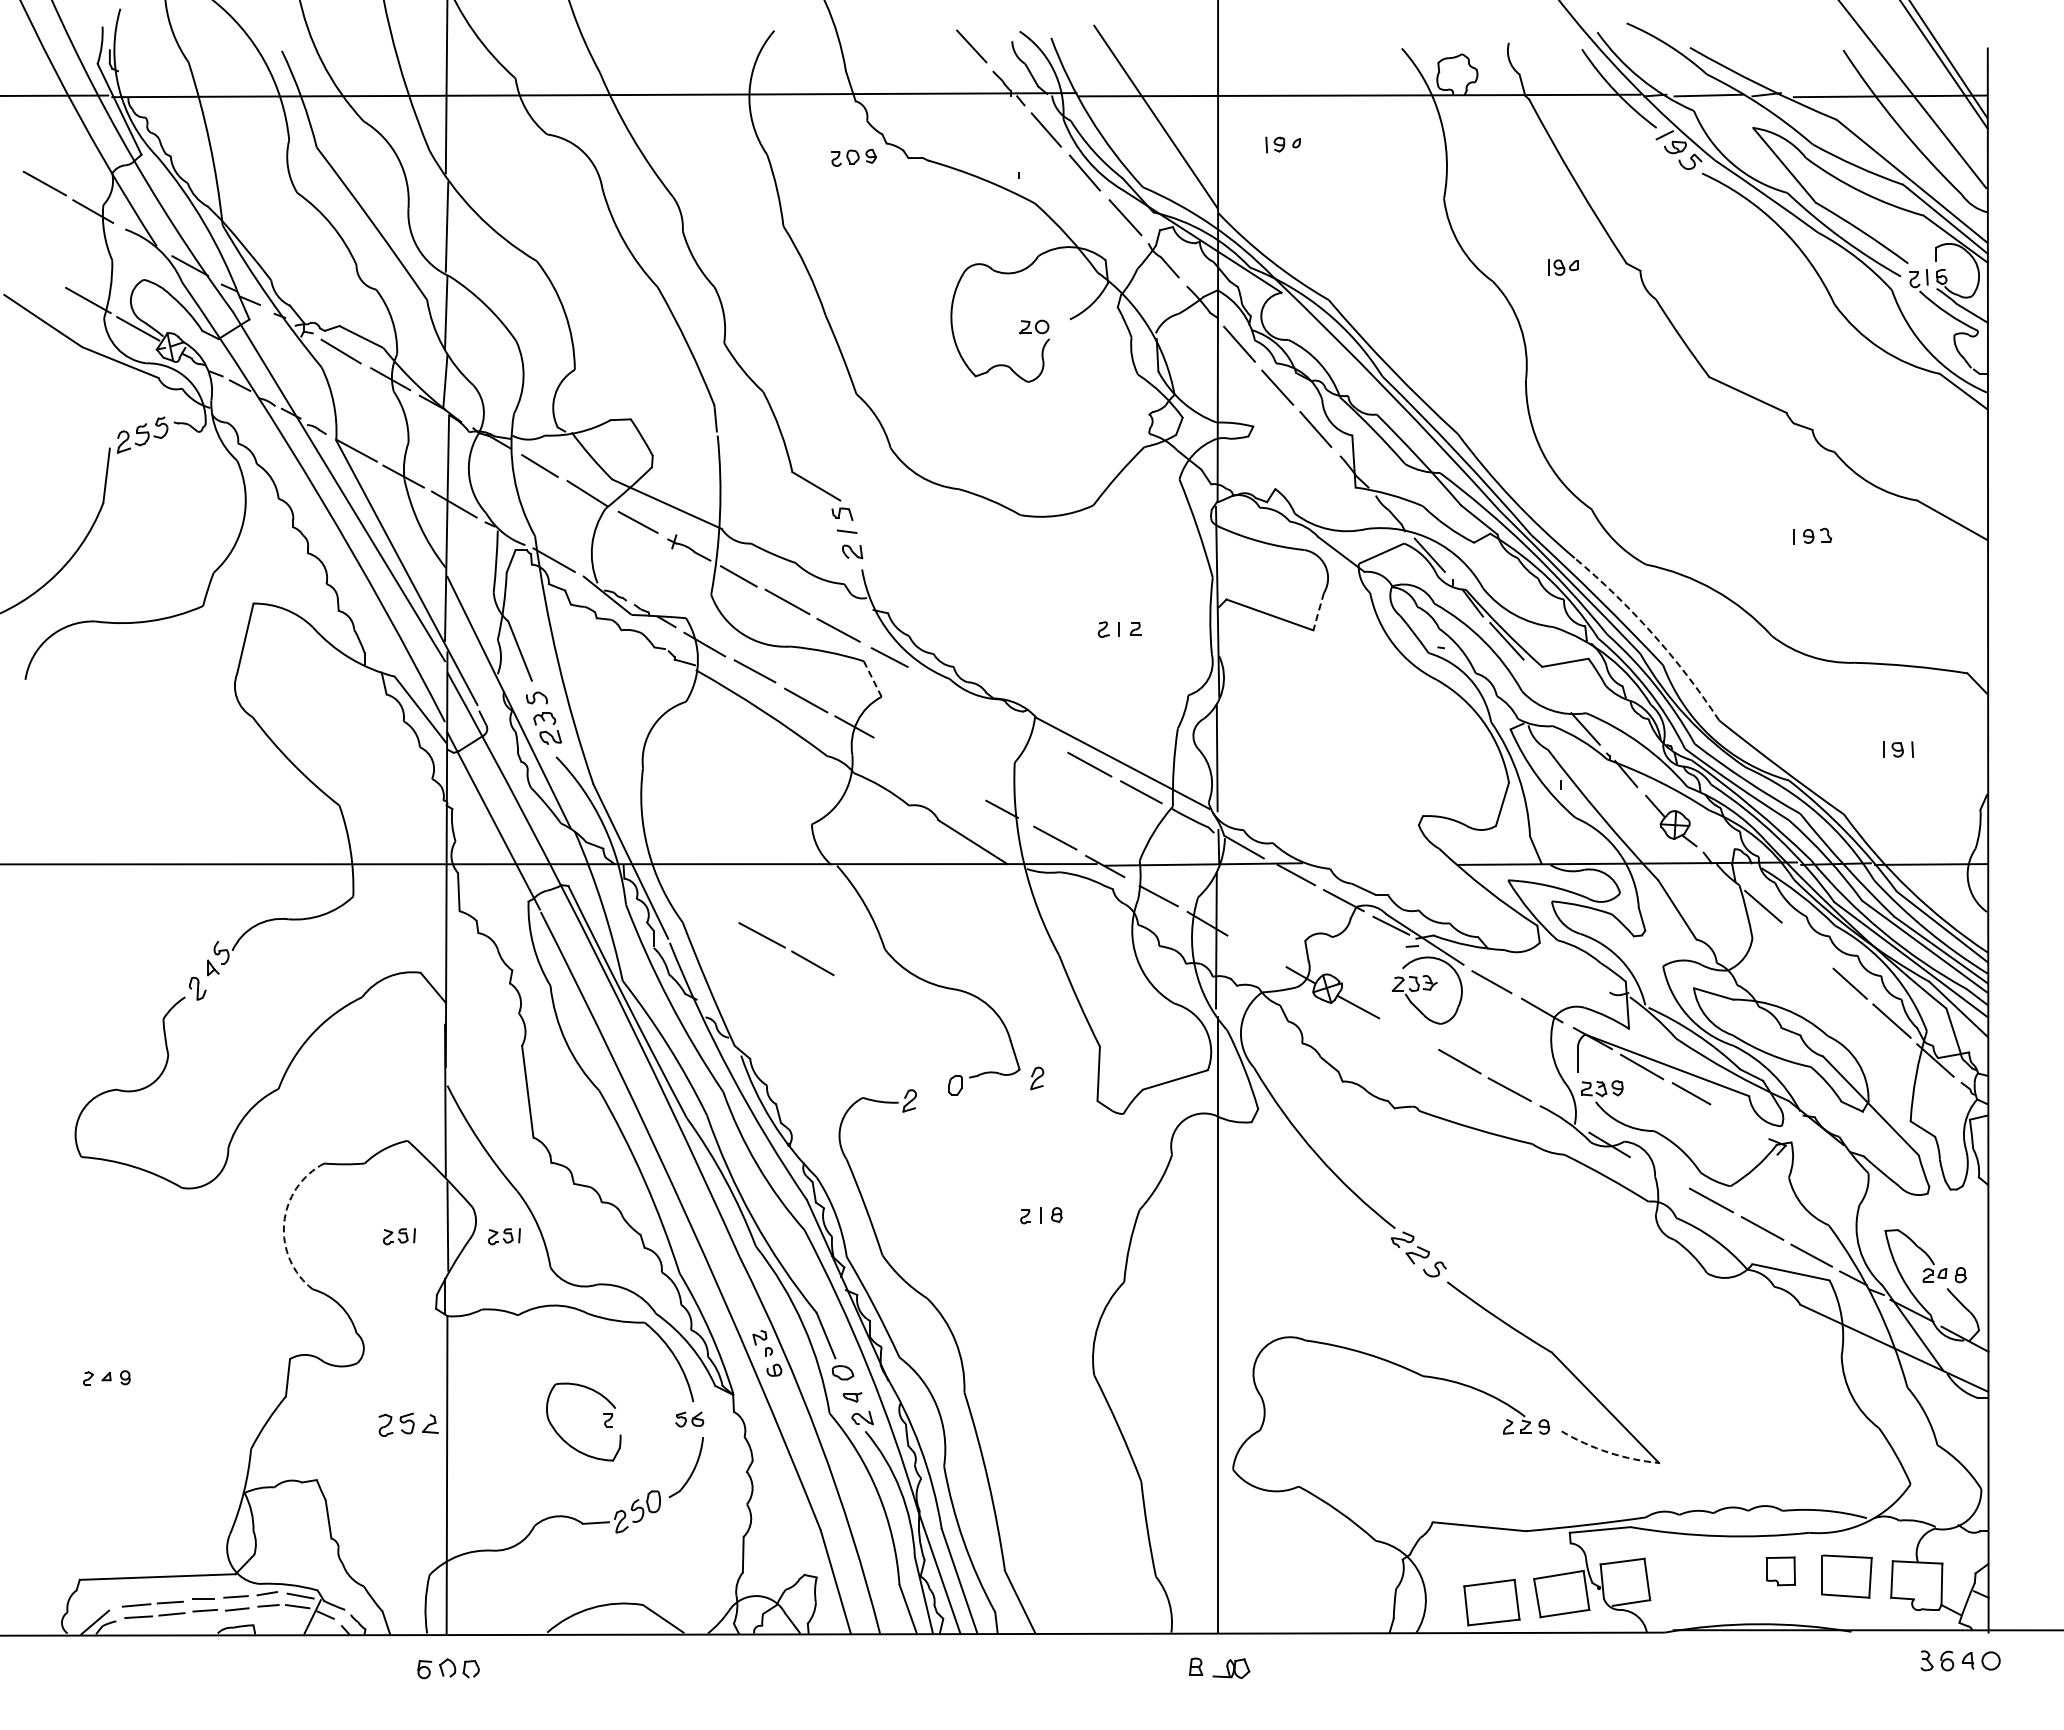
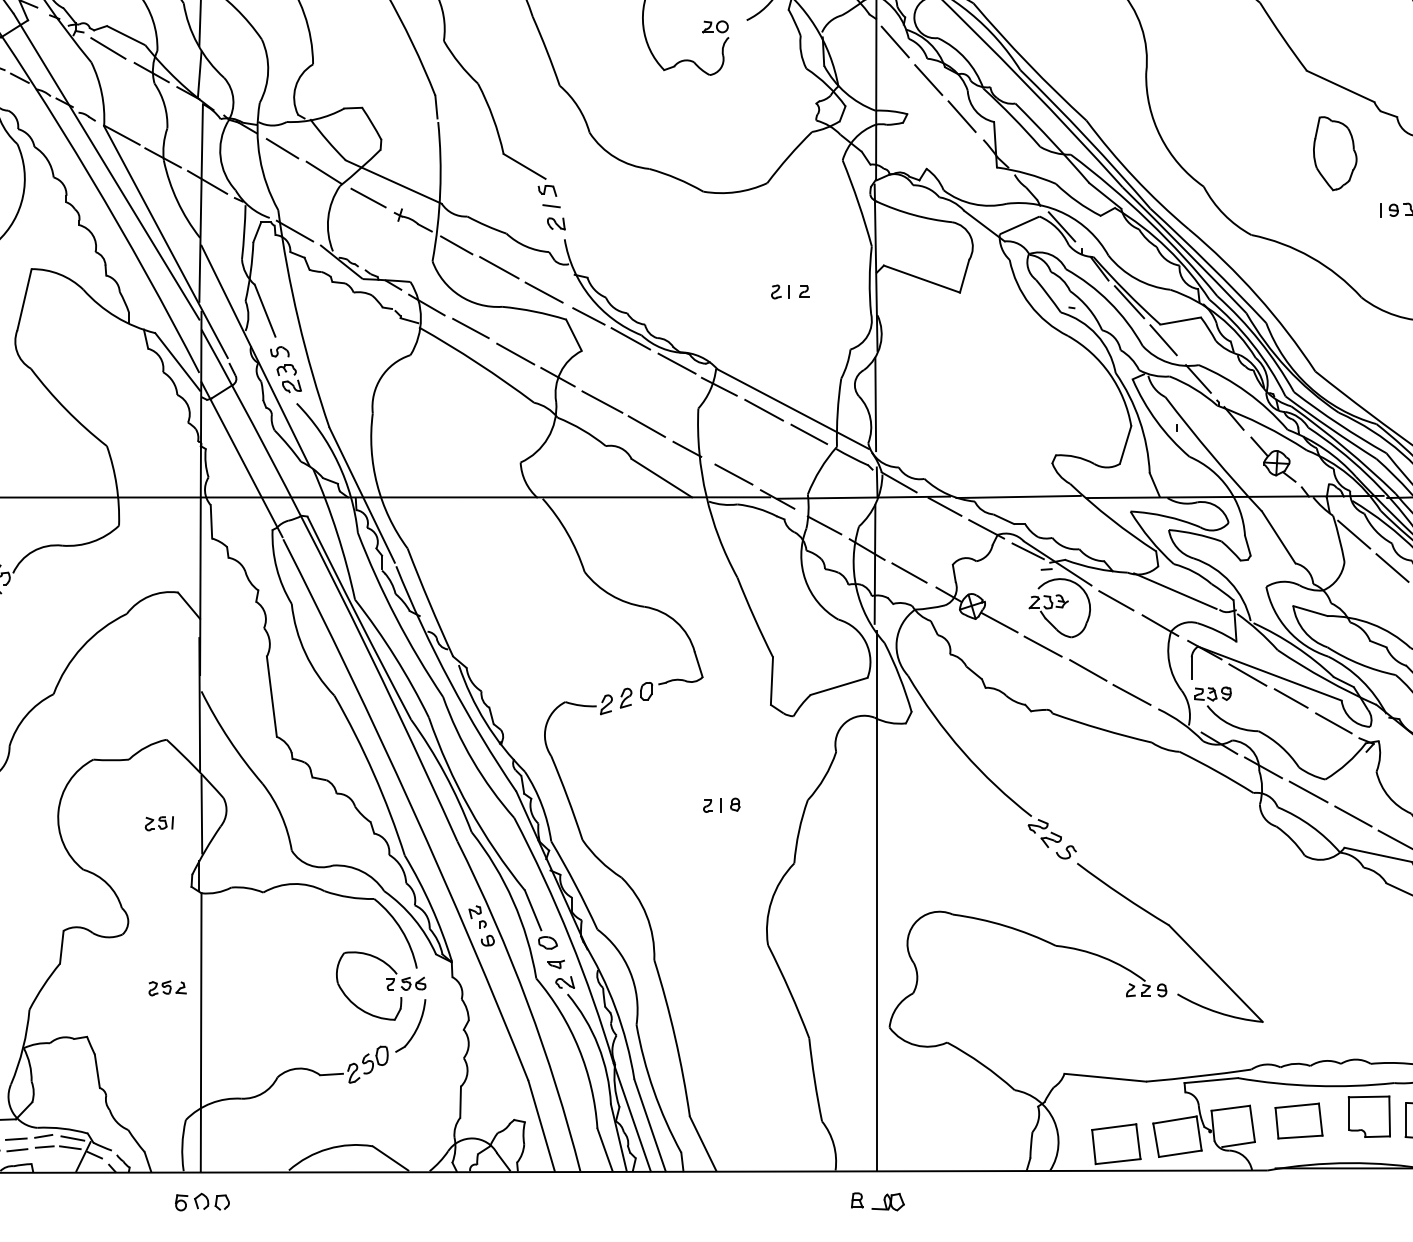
part: (1741, 471) -> (1334, 153), added
line: (1318, 612) -> (964, 276), dashed -> solid
arc: (1652, 634) -> (1257, 296), dashed -> solid
line: (872, 679) -> (573, 335), dashed -> solid
line: (937, 682) -> (630, 338), added
line: (1545, 684) -> (1163, 340), added
line: (990, 711) -> (677, 363), added
line: (1038, 737) -> (719, 386), added
line: (1380, 863) -> (1018, 496), added
line: (1806, 944) -> (1391, 567), added
line: (785, 948) -> (622, 413), moved
line: (1255, 950) -> (909, 573), added
line: (1559, 970) -> (1175, 590), added
line: (1408, 1034) -> (1043, 646), added
part: (1037, 1078) -> (626, 698), moved
line: (1739, 1121) -> (1333, 722), added
line: (1659, 1172) -> (1263, 767), added
arc: (284, 1223) -> (58, 812), dashed -> solid
part: (504, 1236) -> (251, 823), removed
part: (604, 1421) -> (387, 985), moved
part: (408, 1424) -> (167, 988), size x0.71
arc: (1608, 1452) -> (1218, 1012), dashed -> solid
part: (1780, 1571) -> (1369, 1116), size x1.67
part: (1700, 1576) -> (1299, 1121), added

